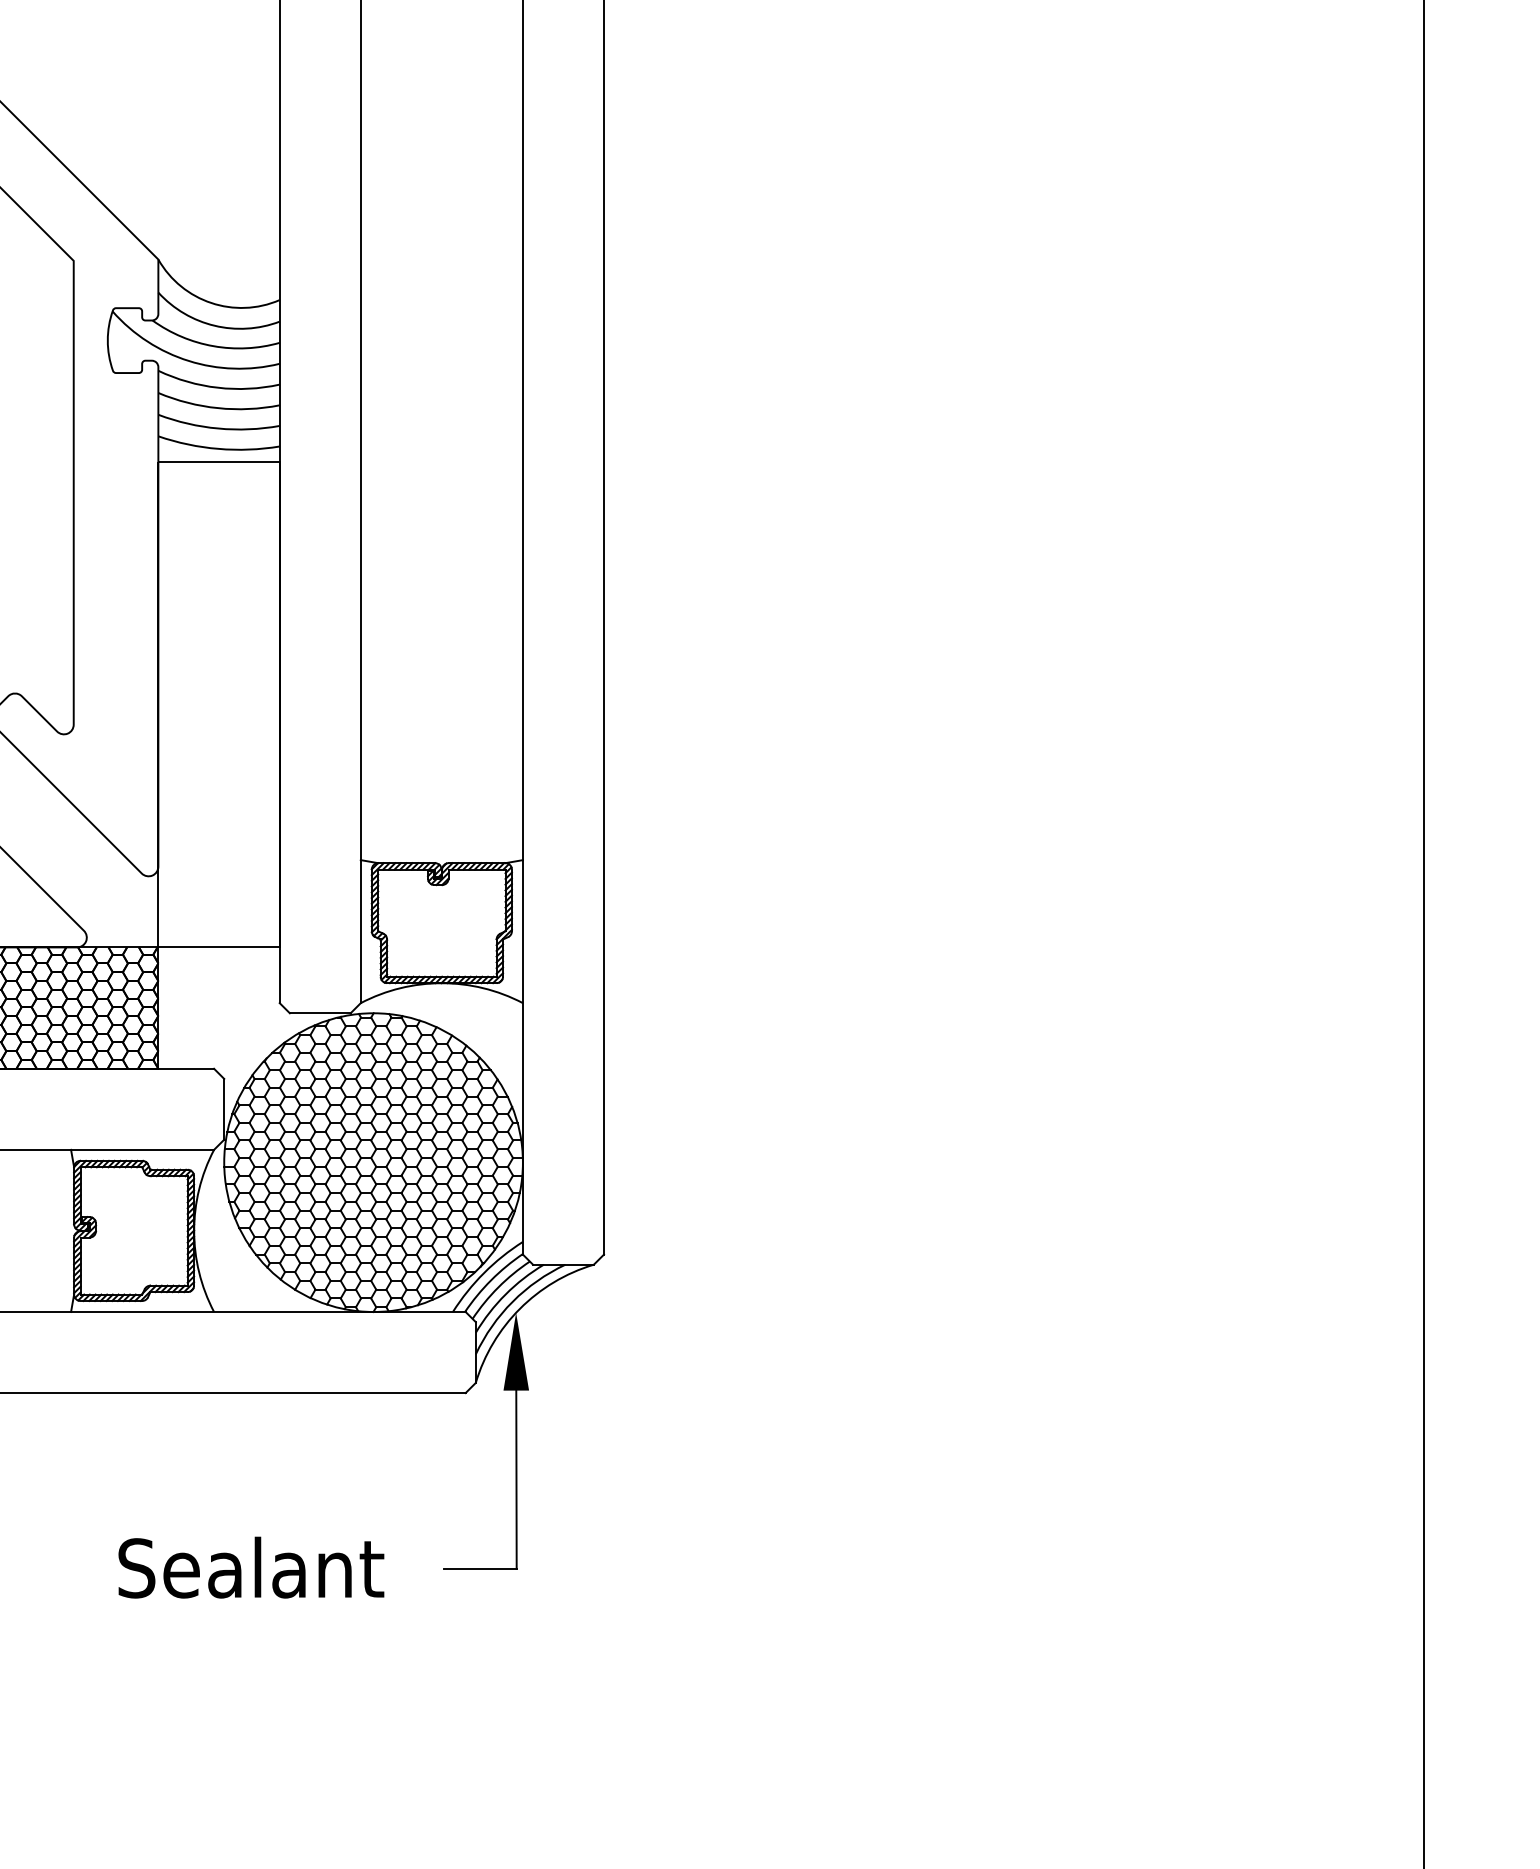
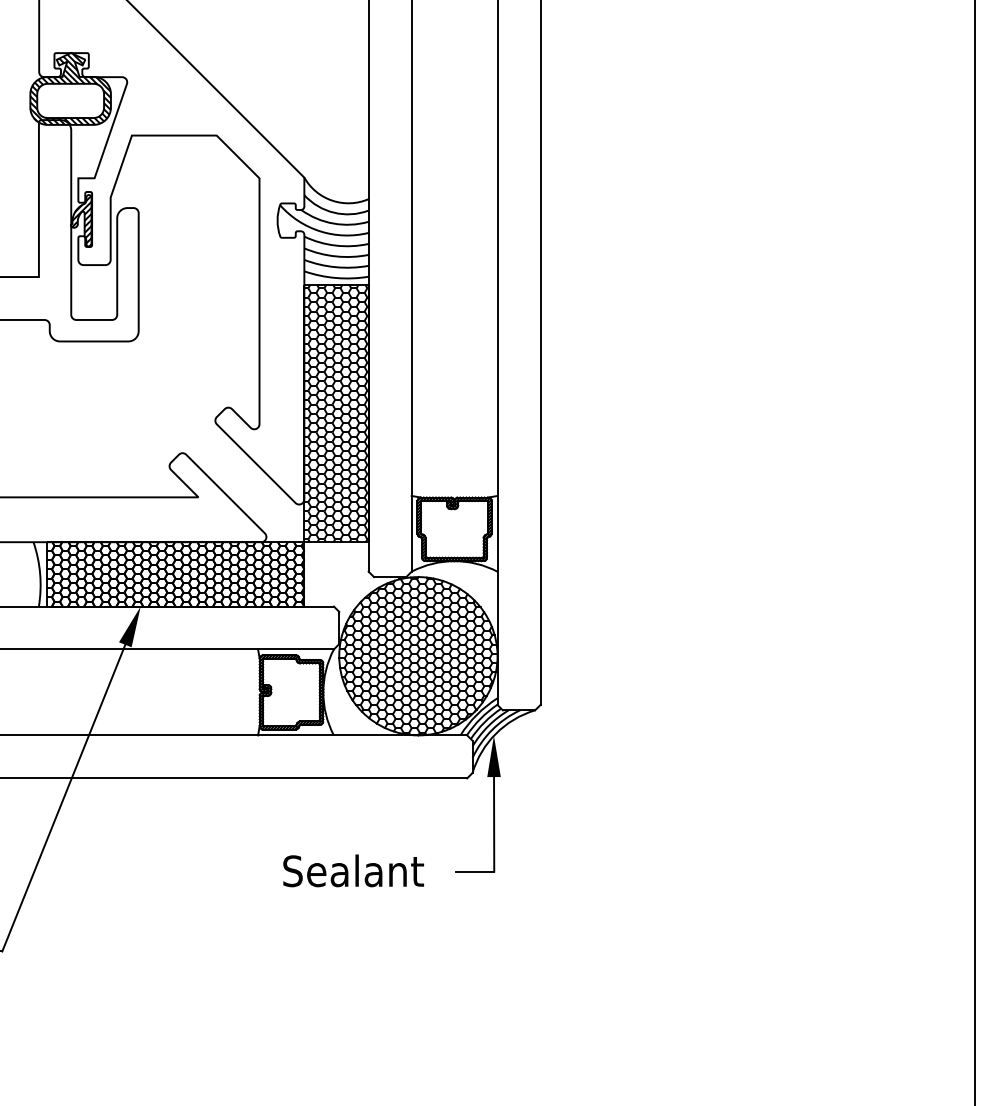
hatch: (219, 704) -> (336, 413), added

